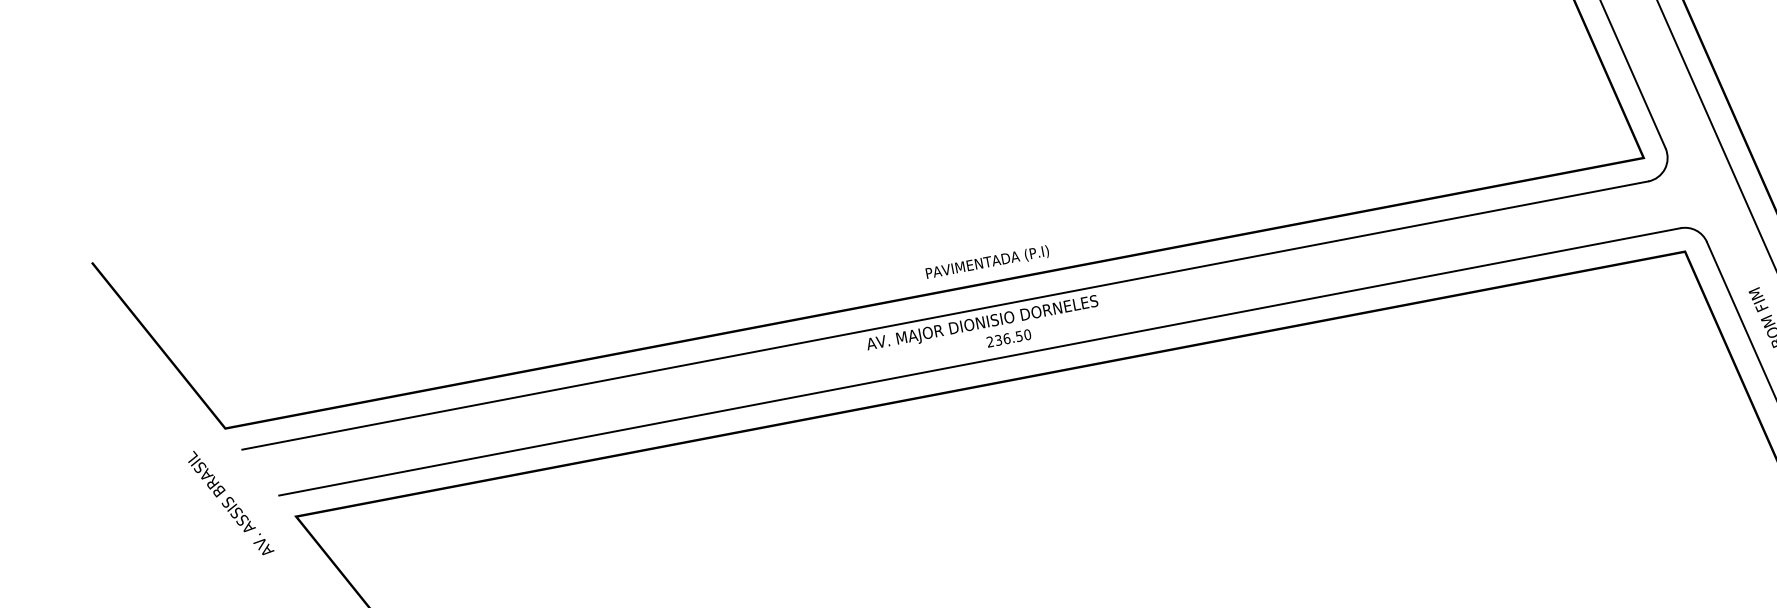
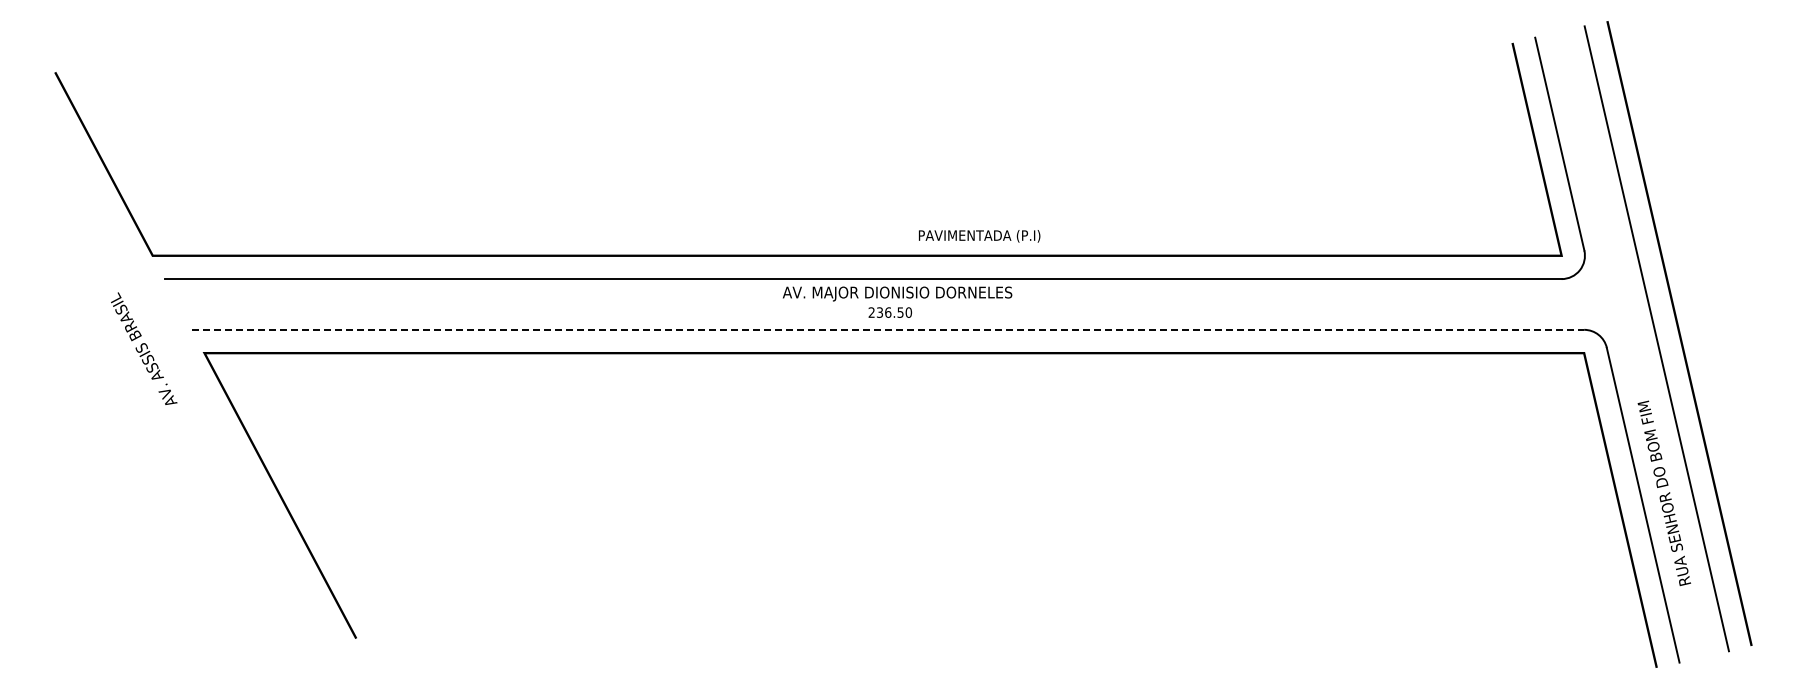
text: (987, 263) -> (979, 236), moved
text: (1008, 338) -> (889, 312), moved
line: (980, 361) -> (888, 329), solid -> dashed
text: (230, 502) -> (144, 348), moved

